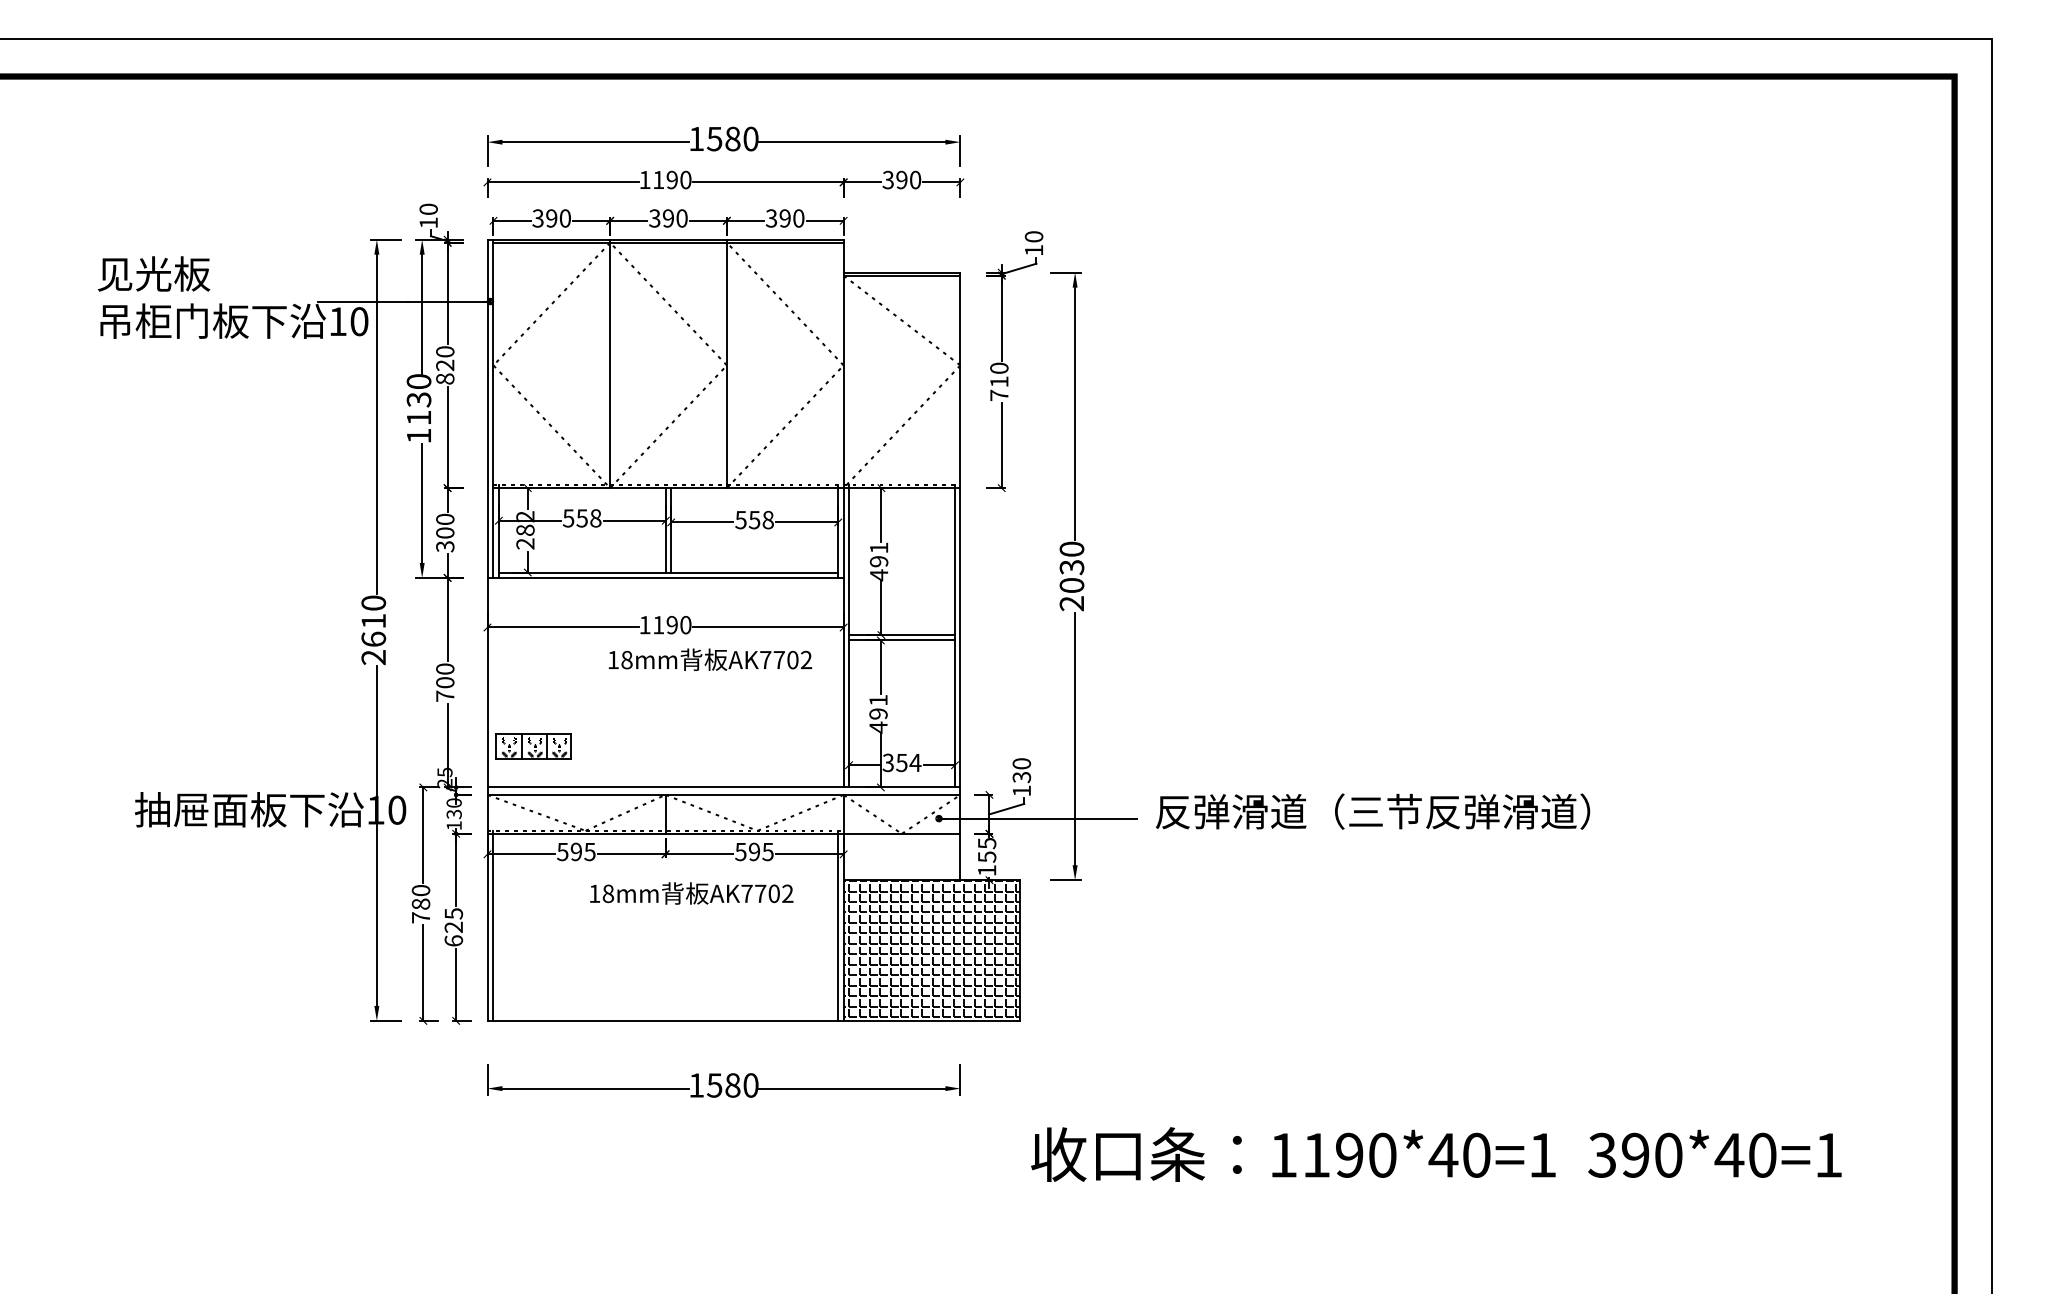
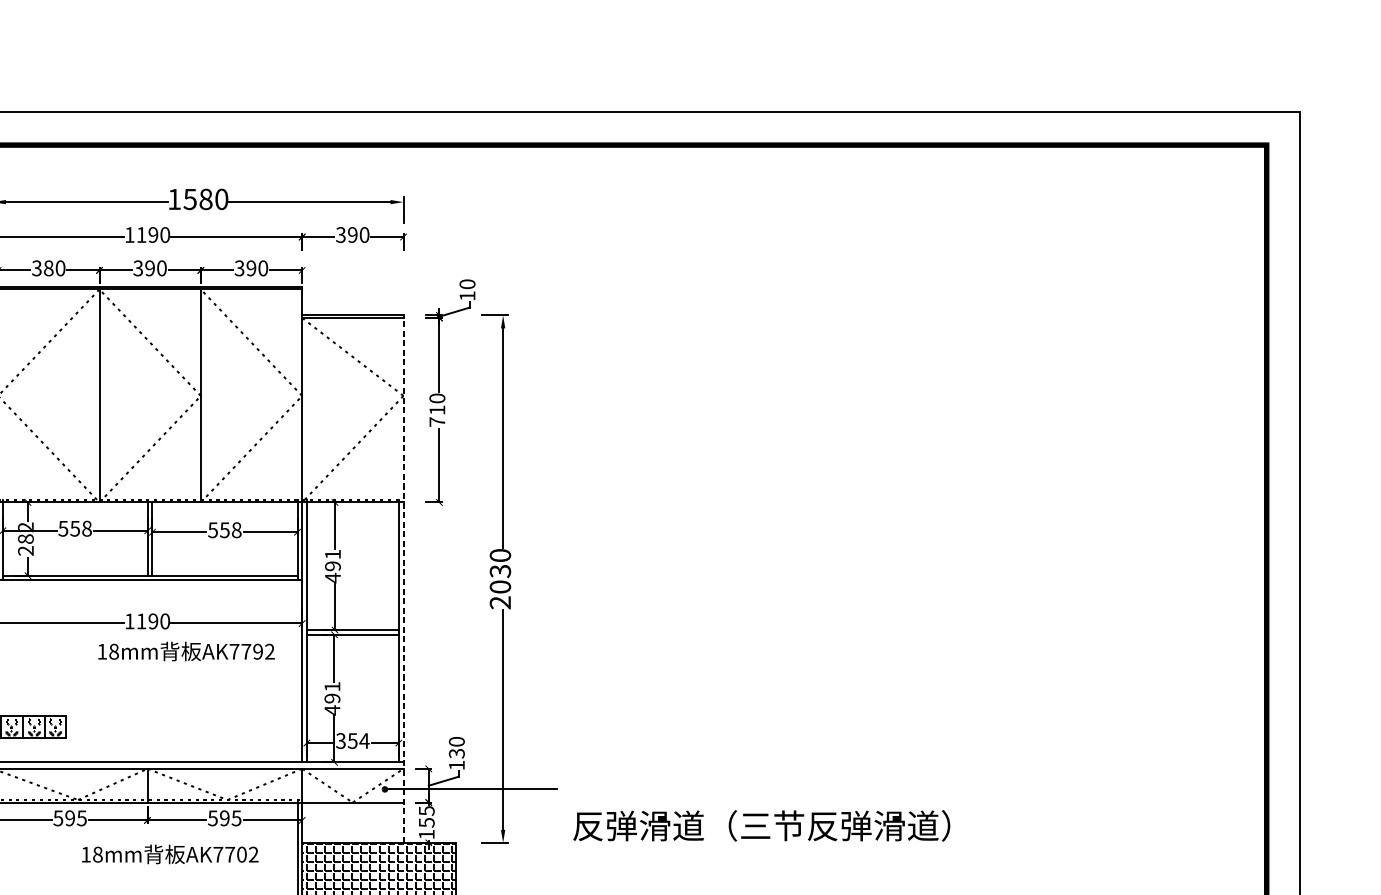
text: (551, 218) -> (48, 268), 390 -> 380
line: (960, 576) -> (403, 579), solid -> dashed
text: (792, 660) -> (257, 652), AK7702 -> AK7792
text: (1373, 811) -> (762, 825), moved

